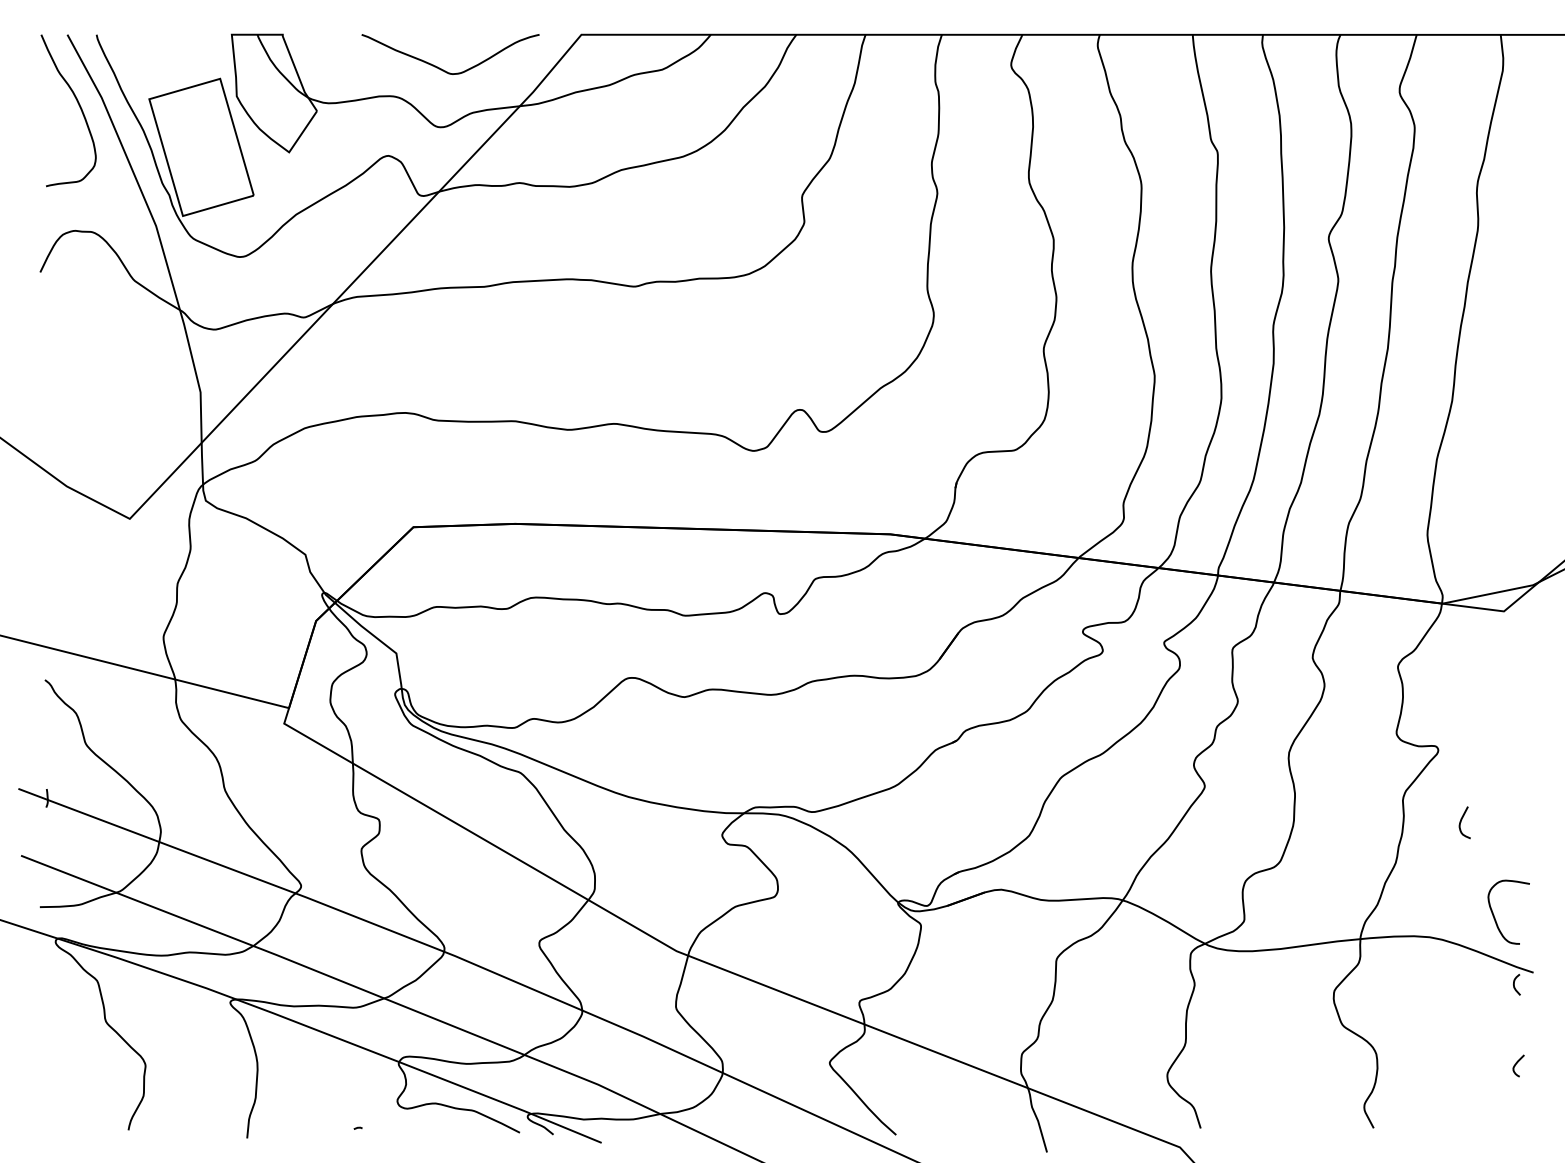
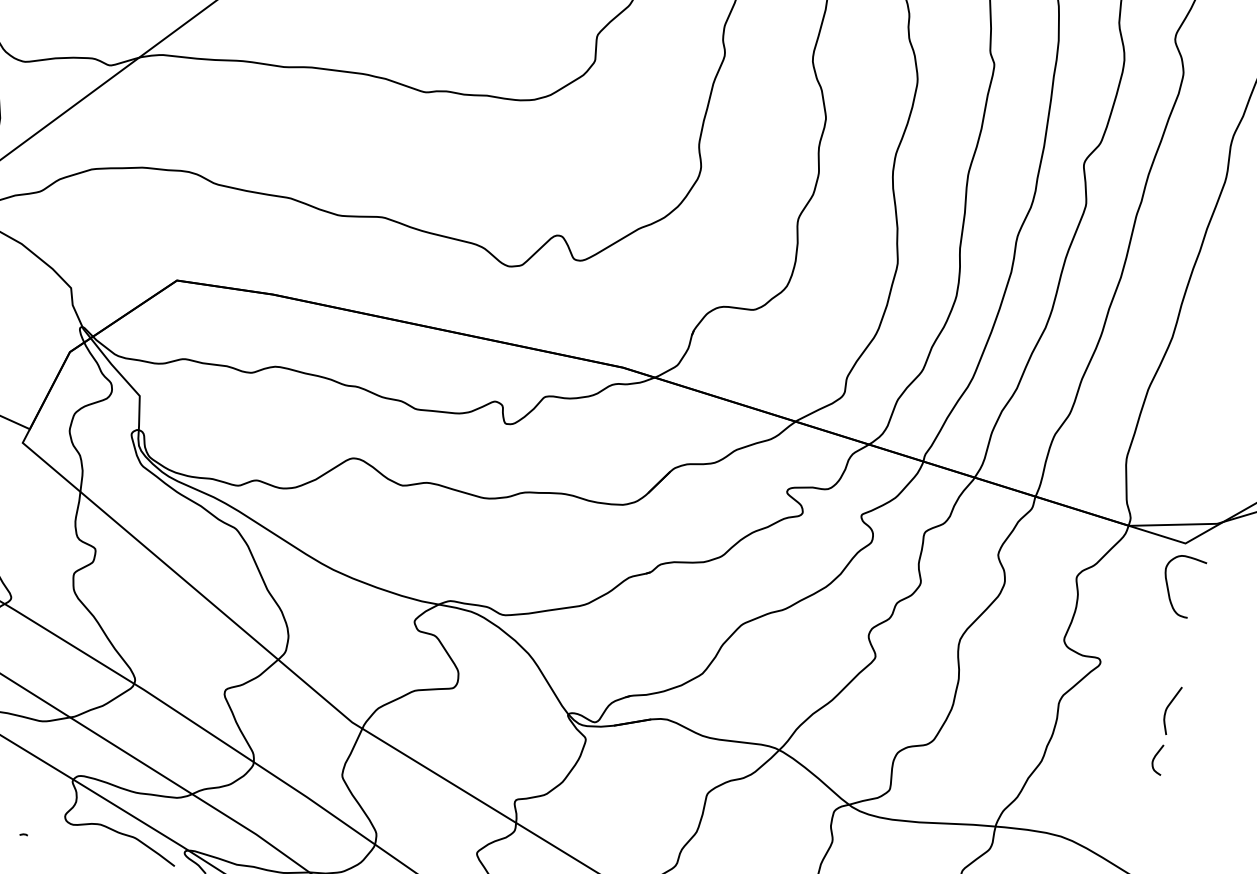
curve: (1516, 785) -> (1167, 708), added
curve: (1461, 822) -> (1155, 758), moved
curve: (1495, 917) -> (1169, 589), moved

